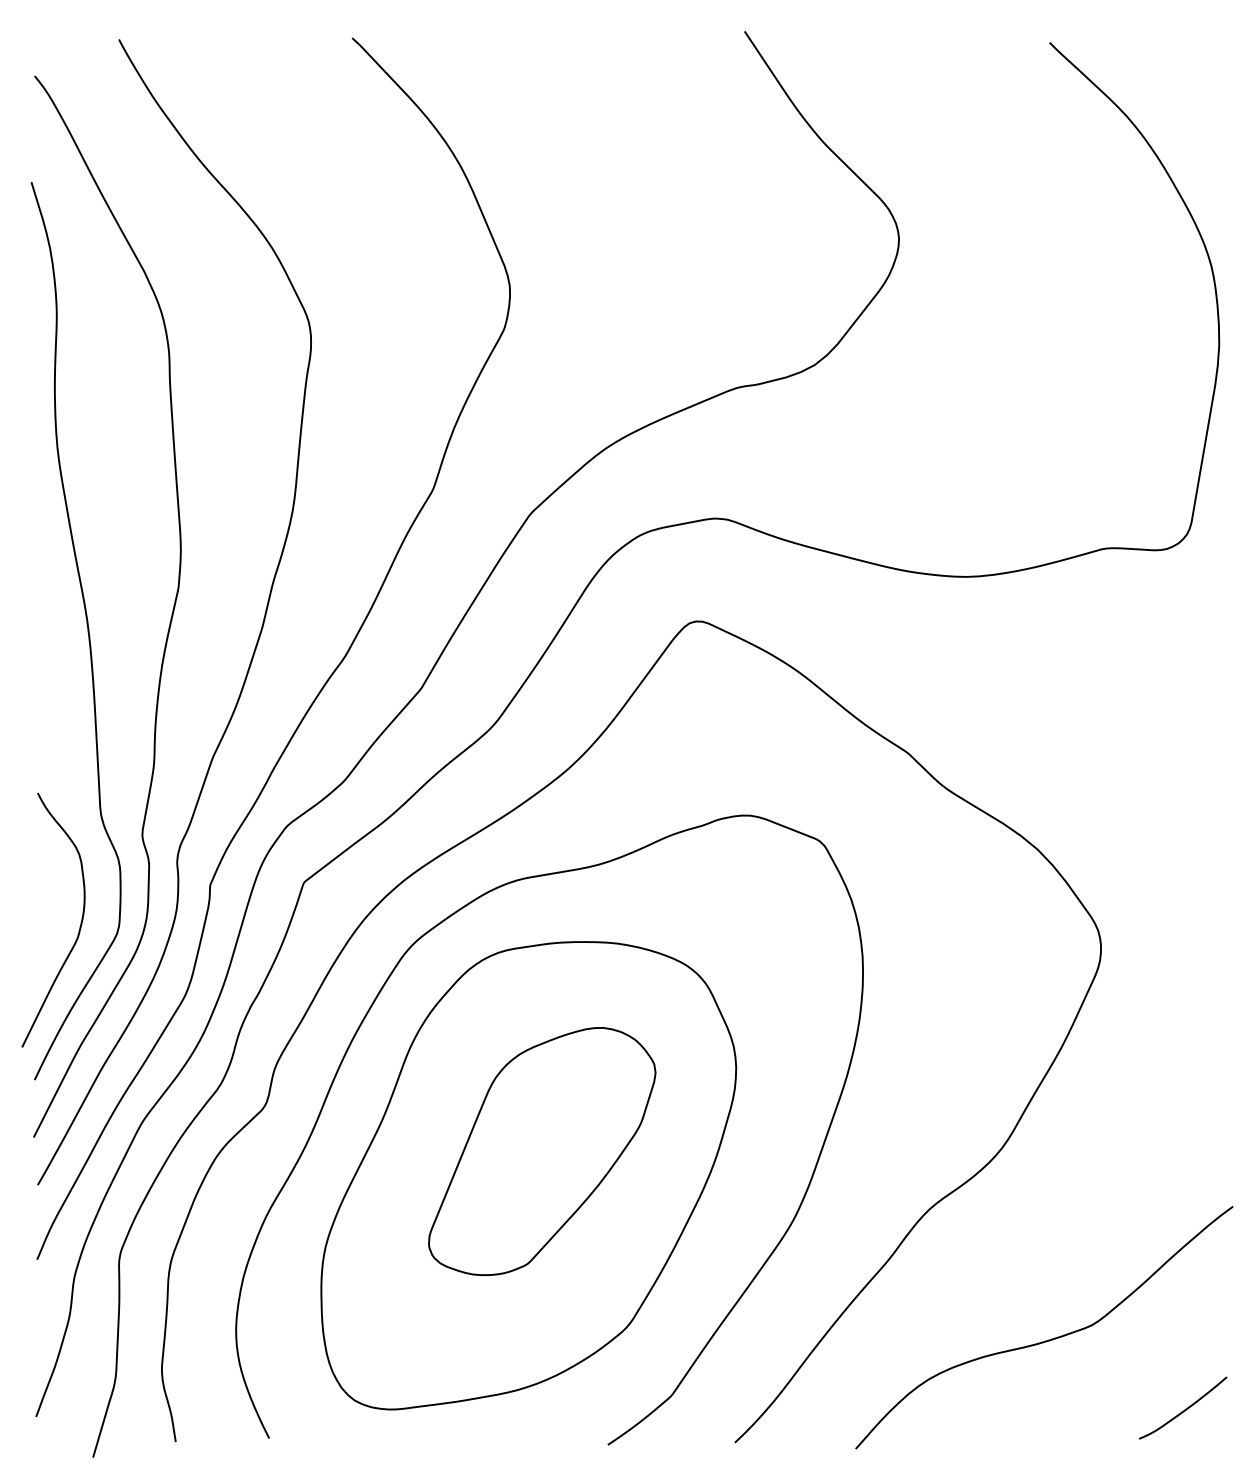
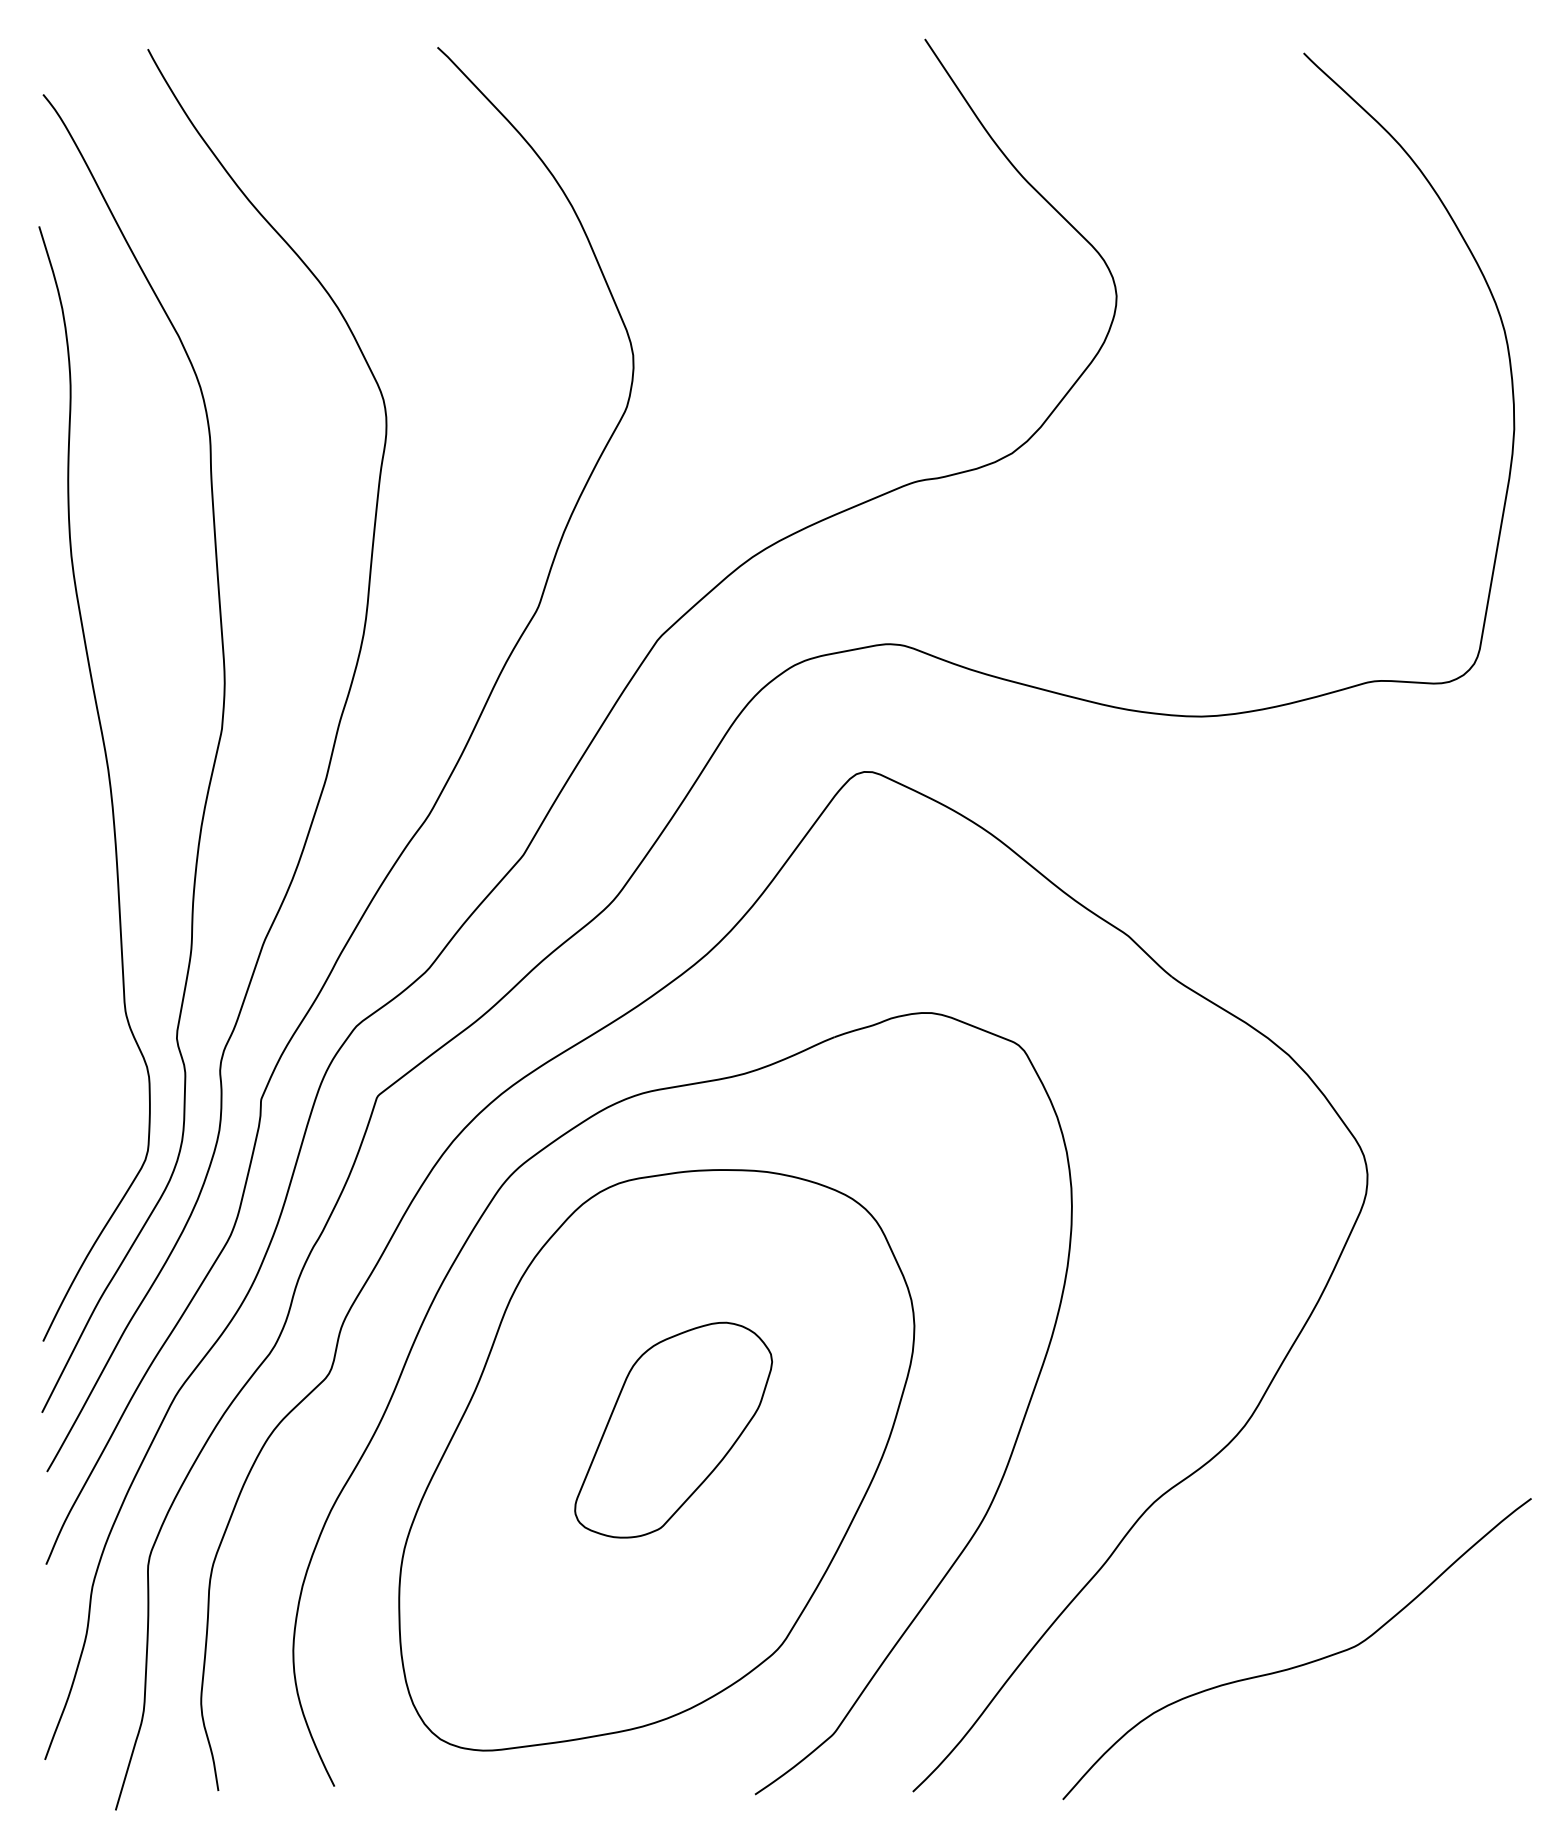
curve: (79, 926) -> (98, 1150), removed
part: (542, 1151) -> (673, 1430), size x0.7
curve: (1185, 1408) -> (1472, 1749), removed

